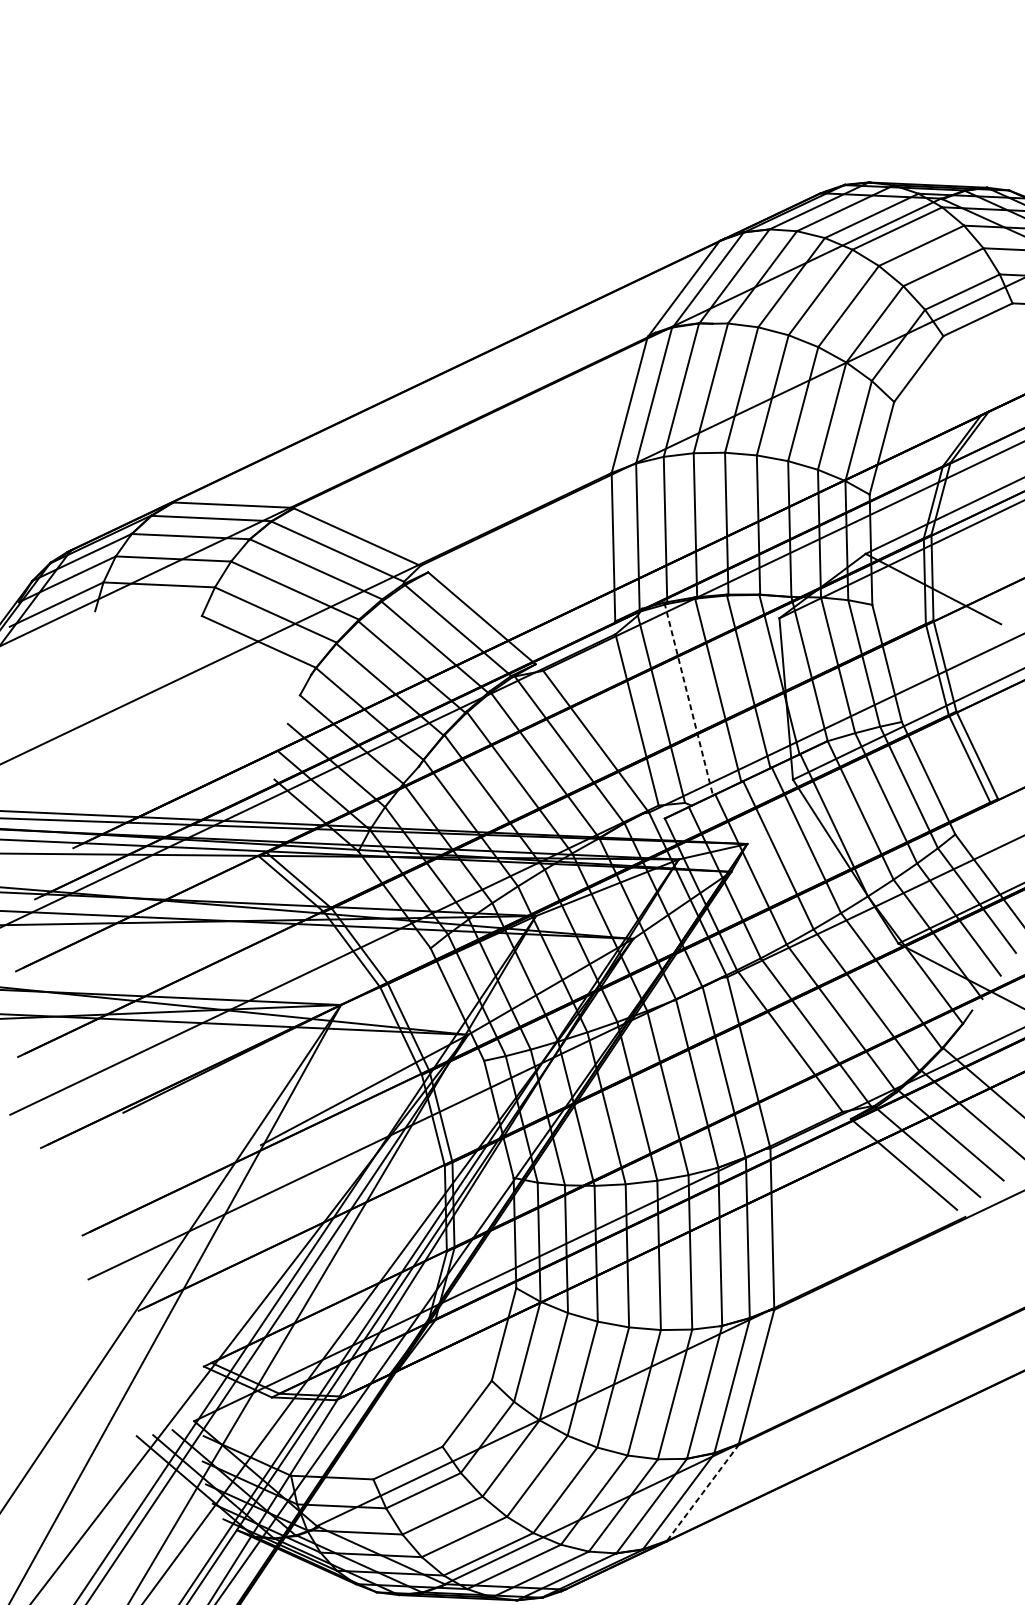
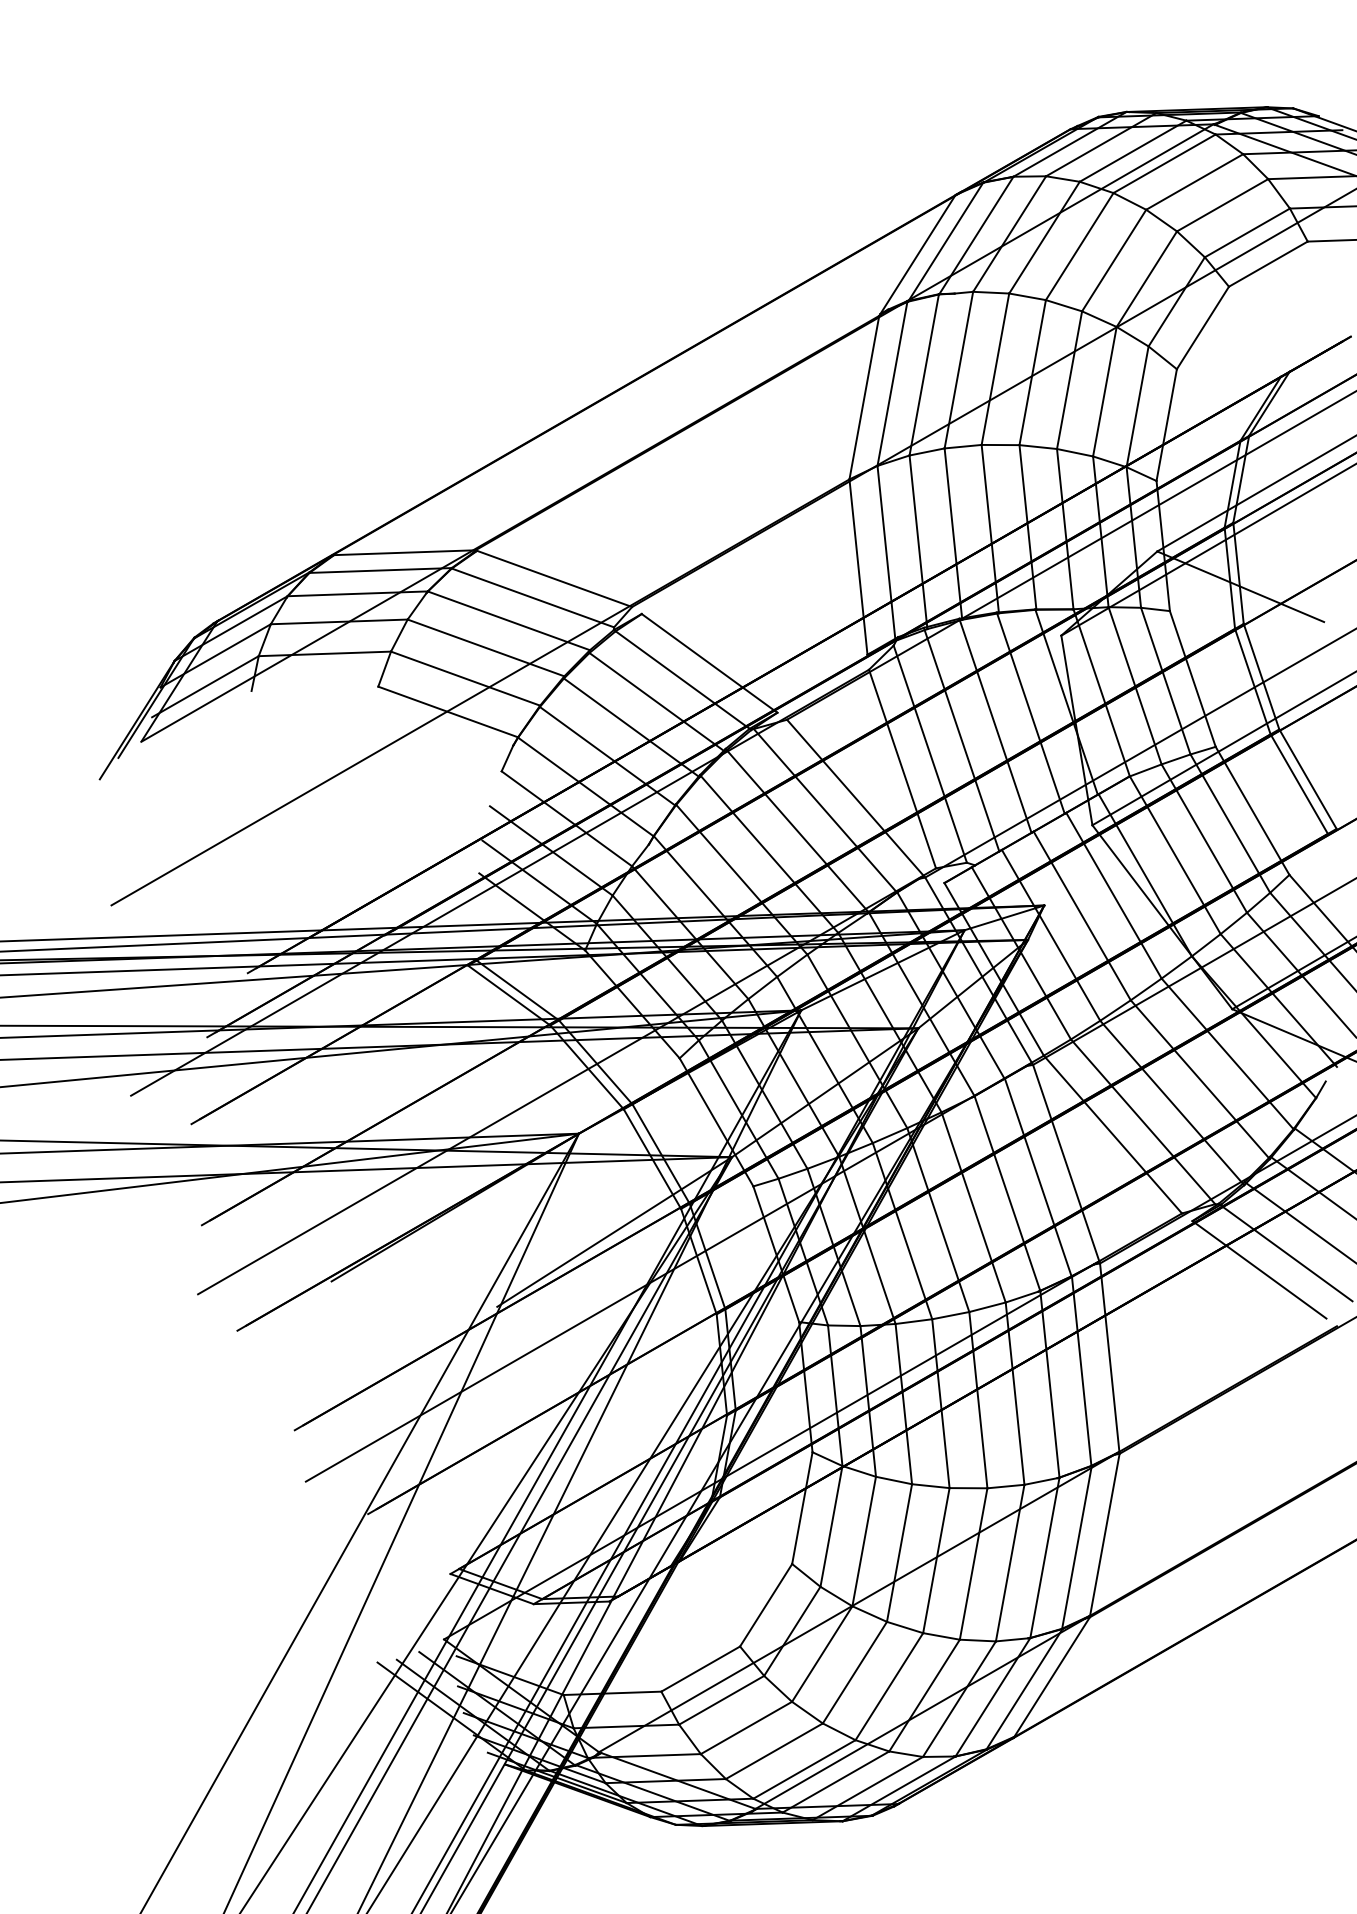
line: (688, 698) -> (961, 739), dashed -> solid
line: (703, 1493) -> (1052, 1677), dashed -> solid

